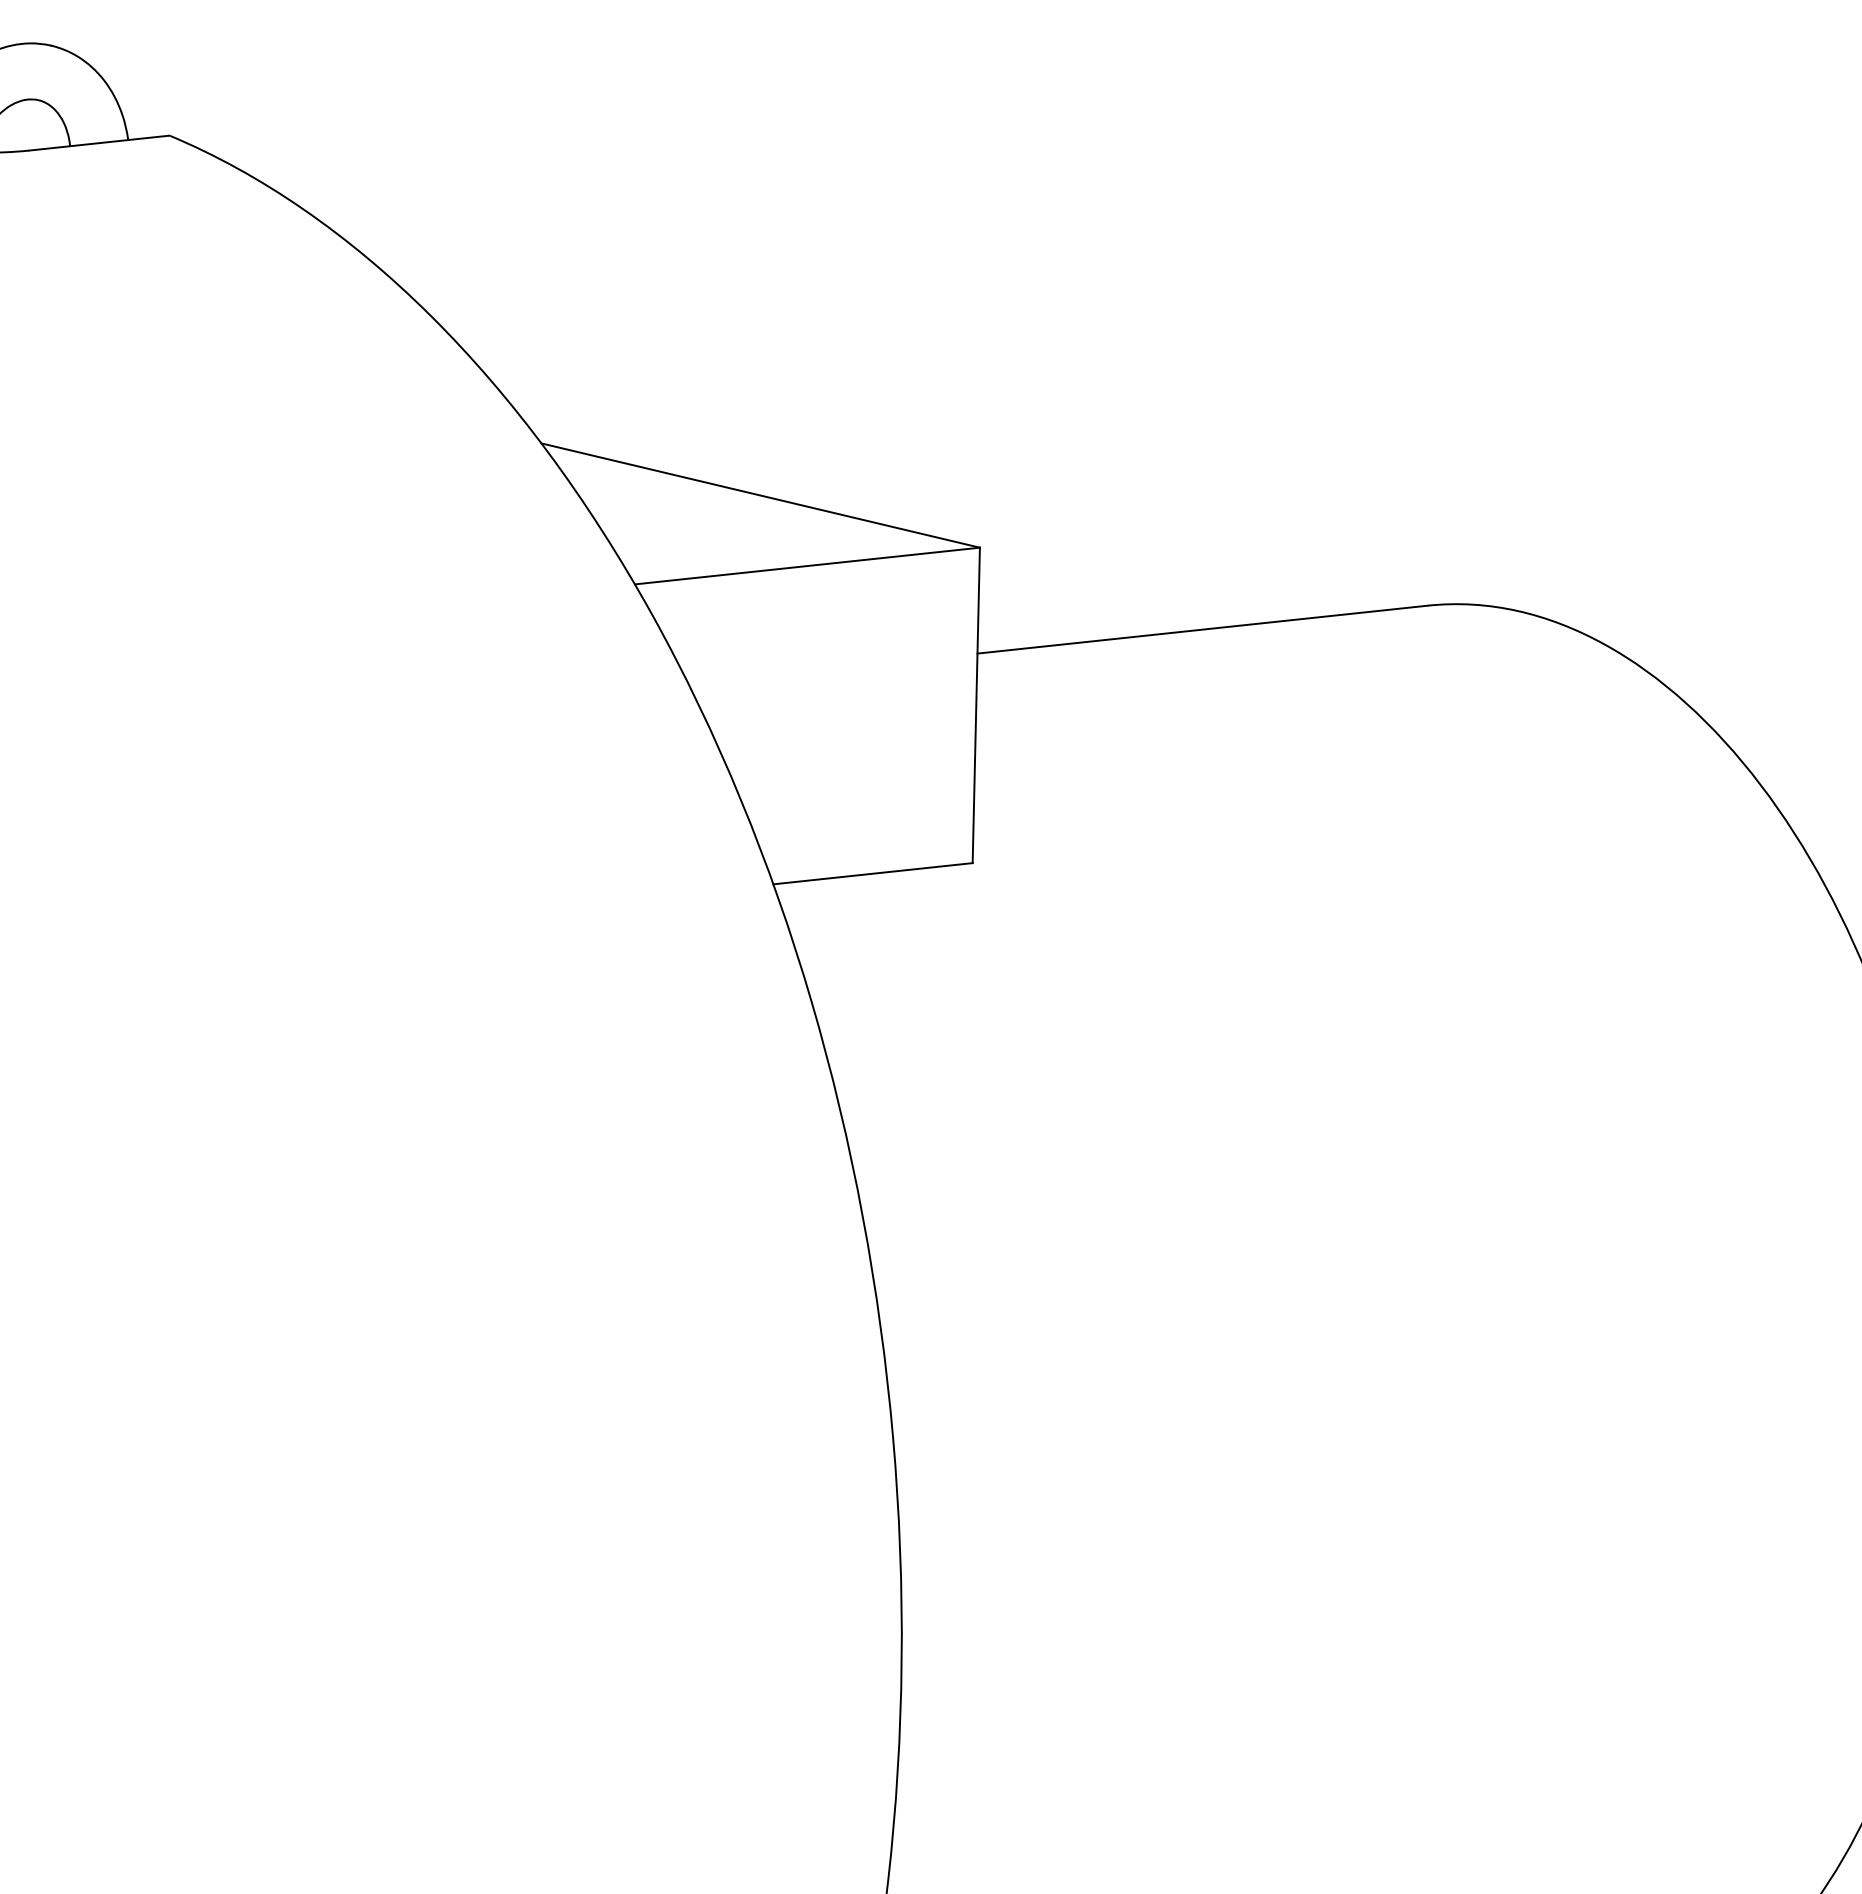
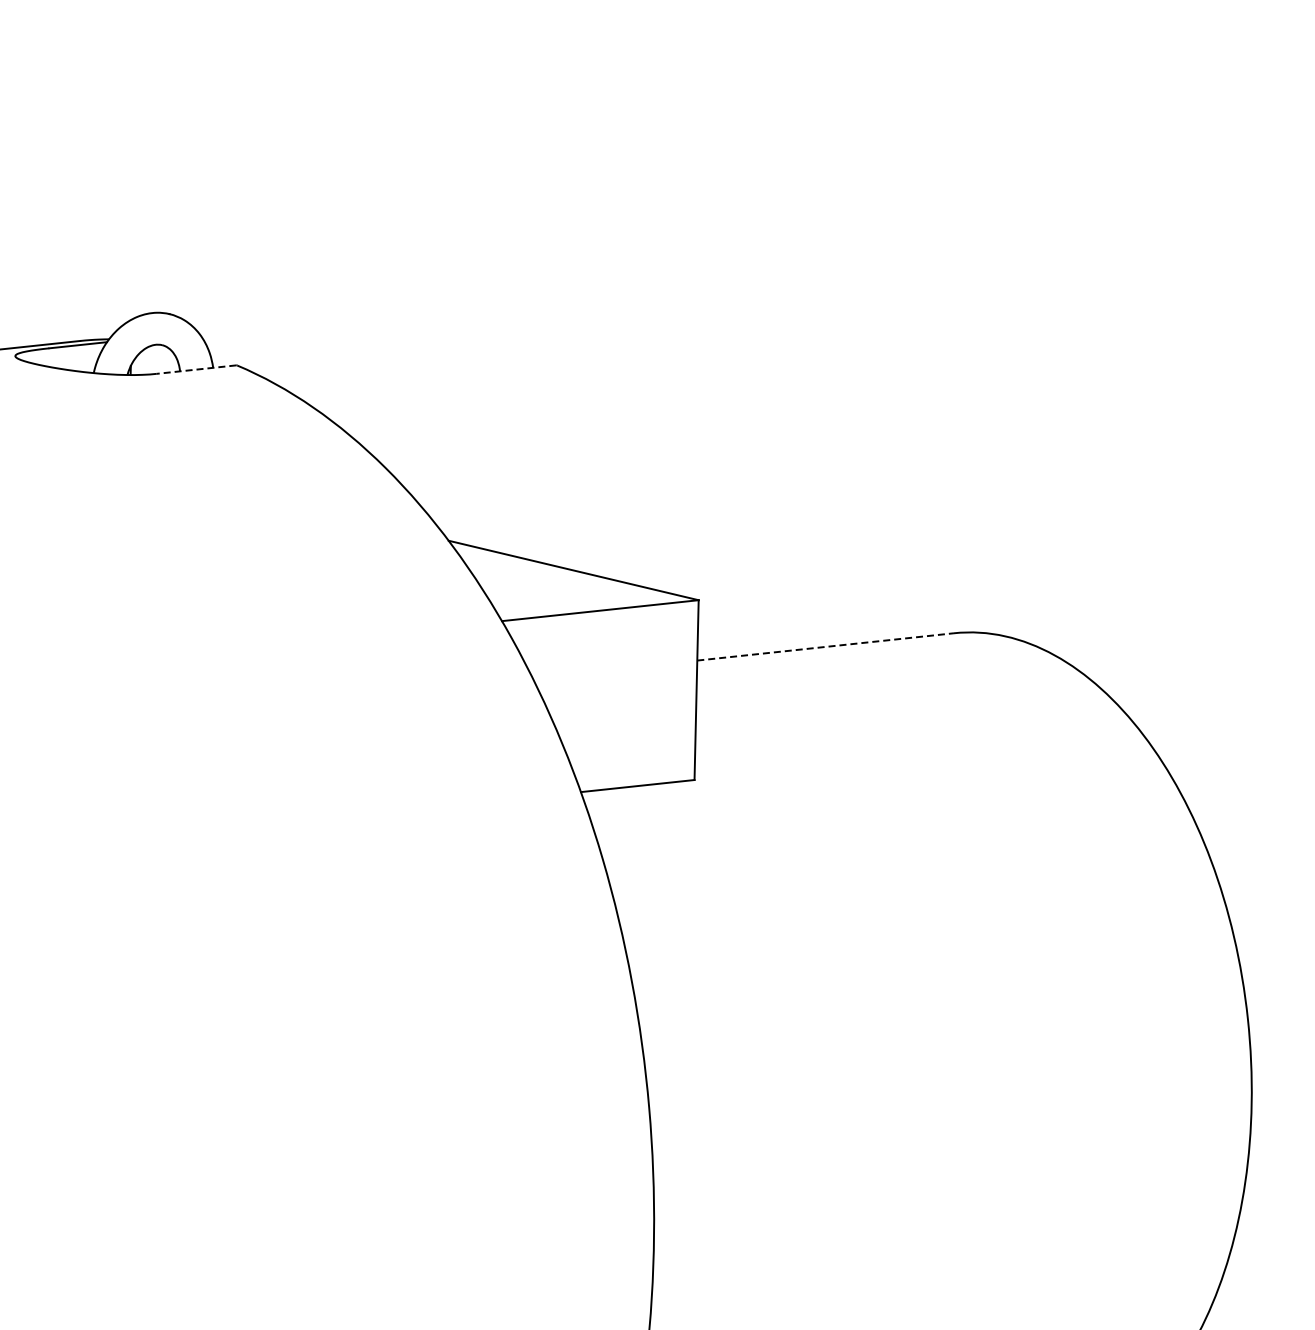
line: (98, 142) -> (196, 369), solid -> dashed
line: (1204, 628) -> (826, 646), solid -> dashed

